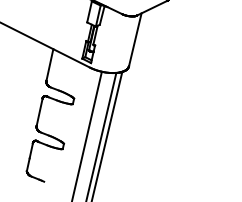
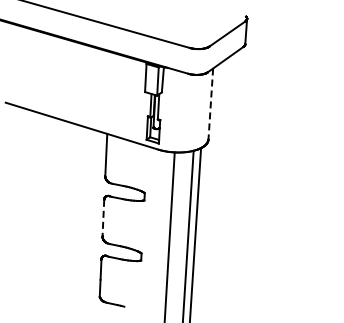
line: (134, 40) -> (210, 104), solid -> dashed
line: (39, 112) -> (103, 218), solid -> dashed

